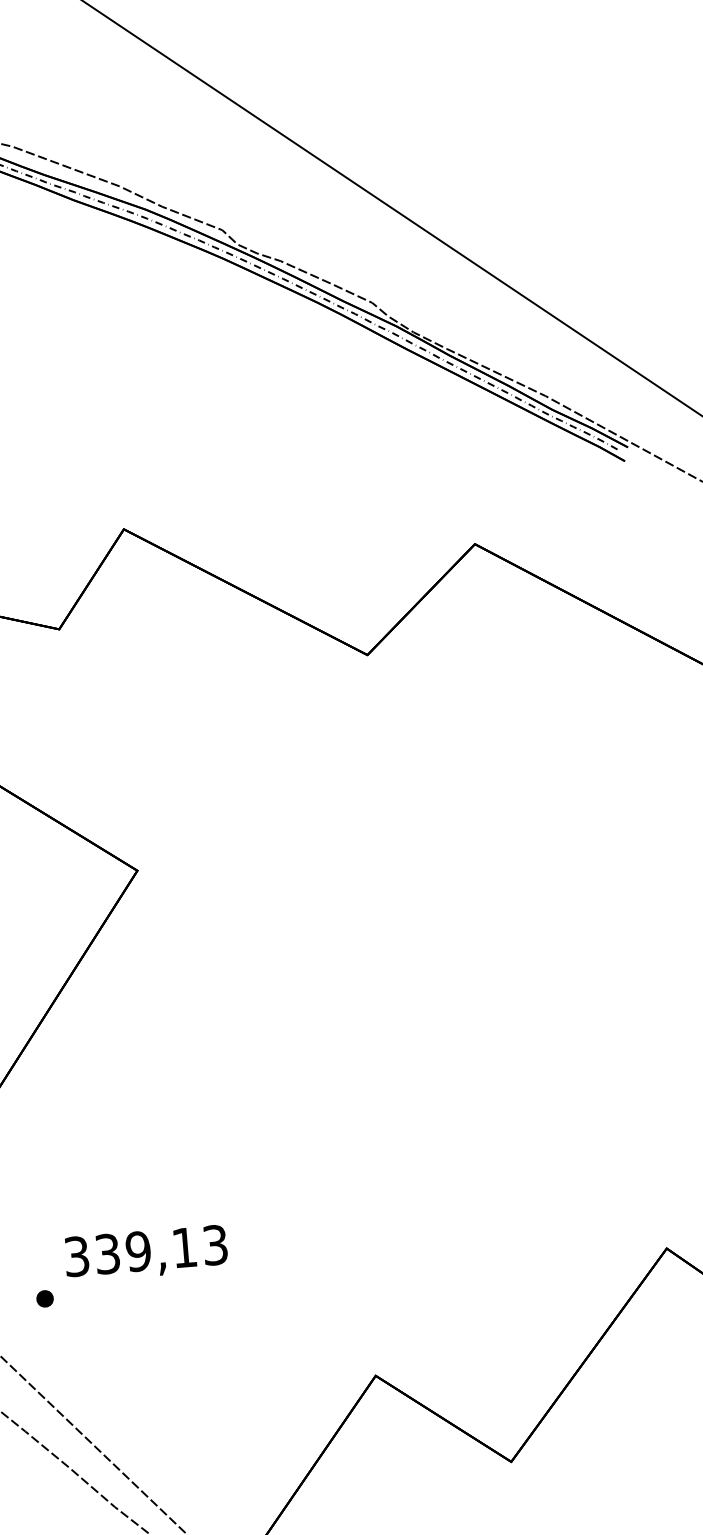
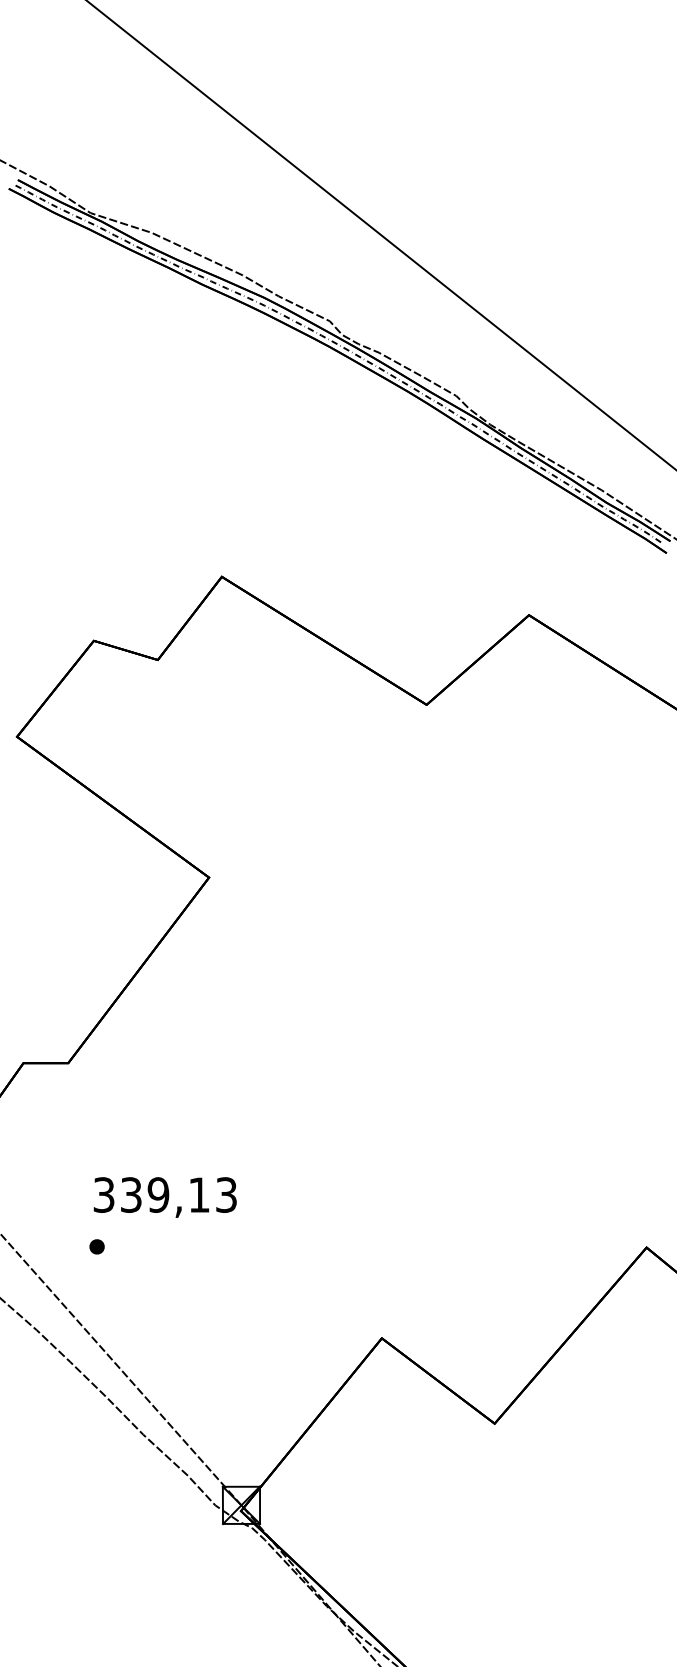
text: (145, 1253) -> (164, 1197), moved

